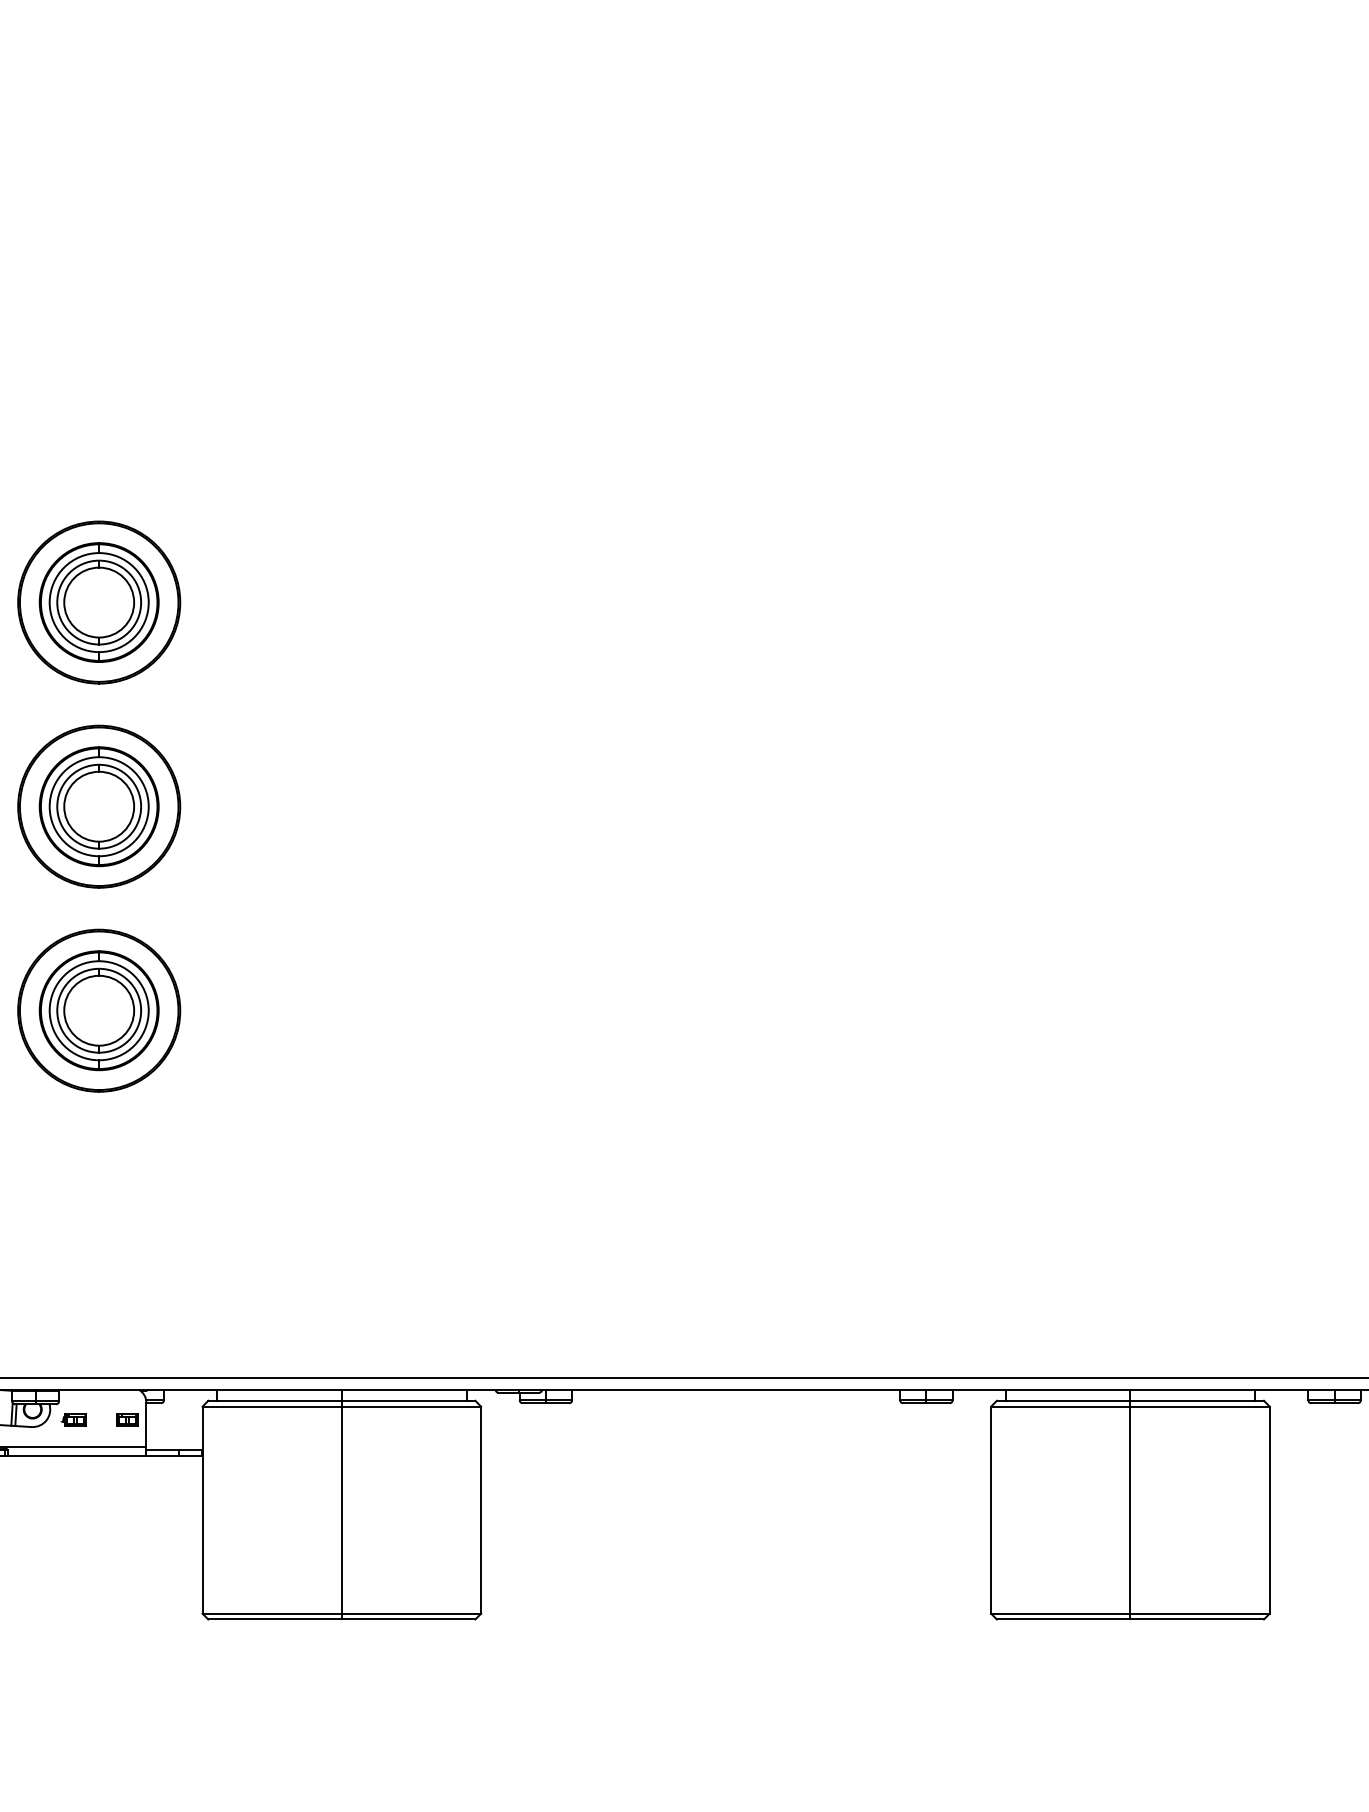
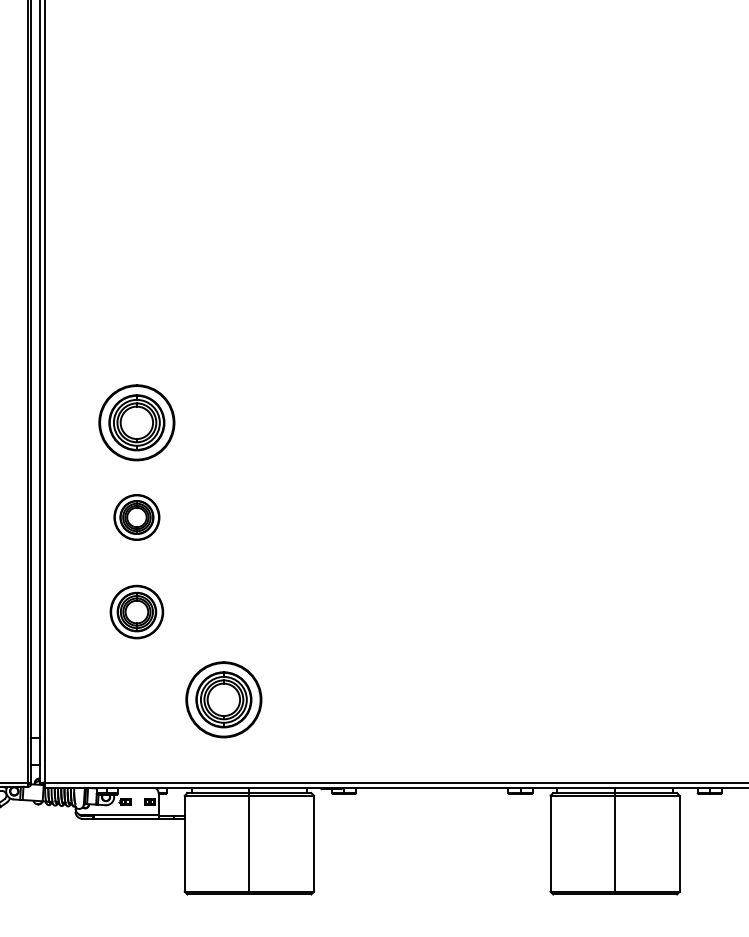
part: (98, 806) -> (136, 517), size x0.6
part: (98, 1009) -> (136, 611), size x0.7
part: (285, 1199) -> (223, 699), added

